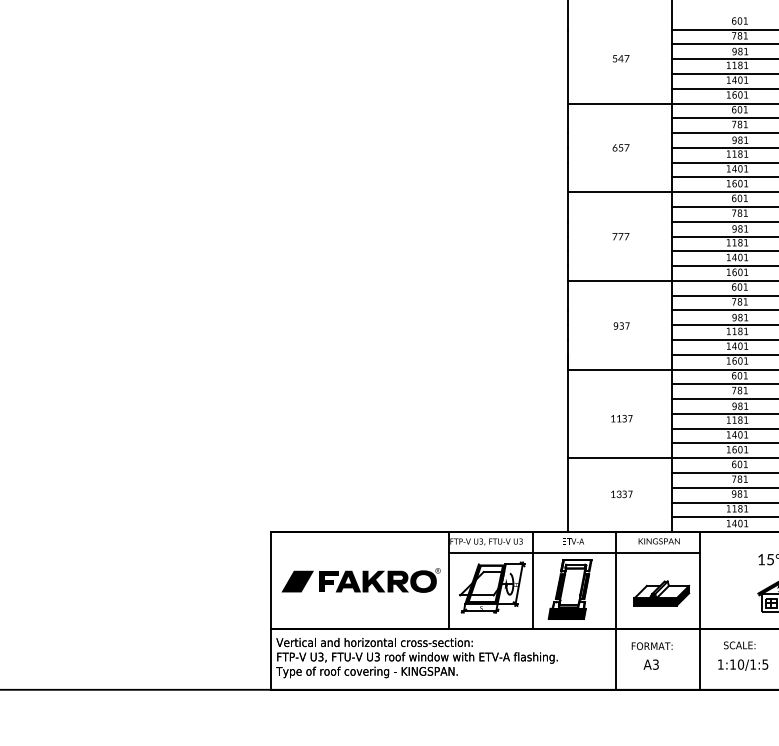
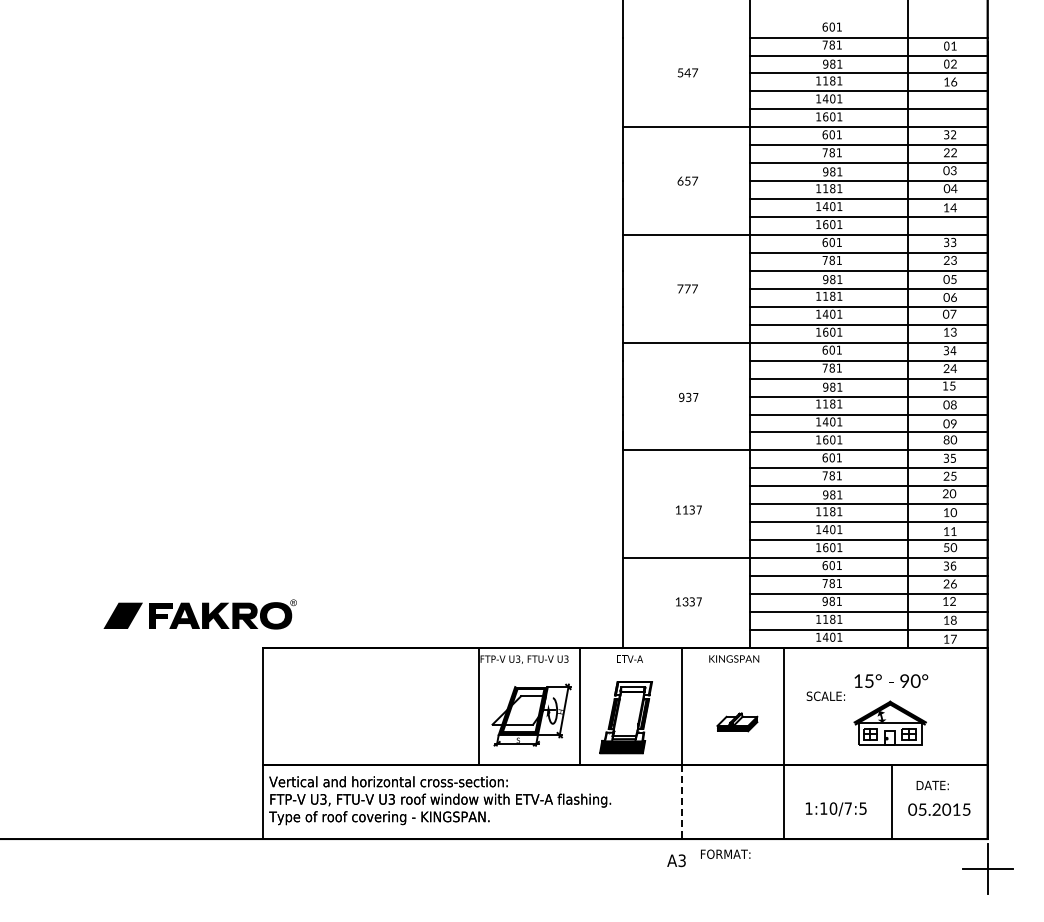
line: (574, 552) -> (631, 672), removed
part: (360, 580) -> (199, 614), moved
part: (661, 593) -> (737, 722), size x0.6
text: (739, 644) -> (825, 695), moved
text: (652, 645) -> (725, 853), moved
line: (616, 659) -> (682, 802), solid -> dashed
text: (651, 664) -> (676, 860), moved
text: (752, 664) -> (847, 808), 1:10/1:5 -> 1:10/7:5

